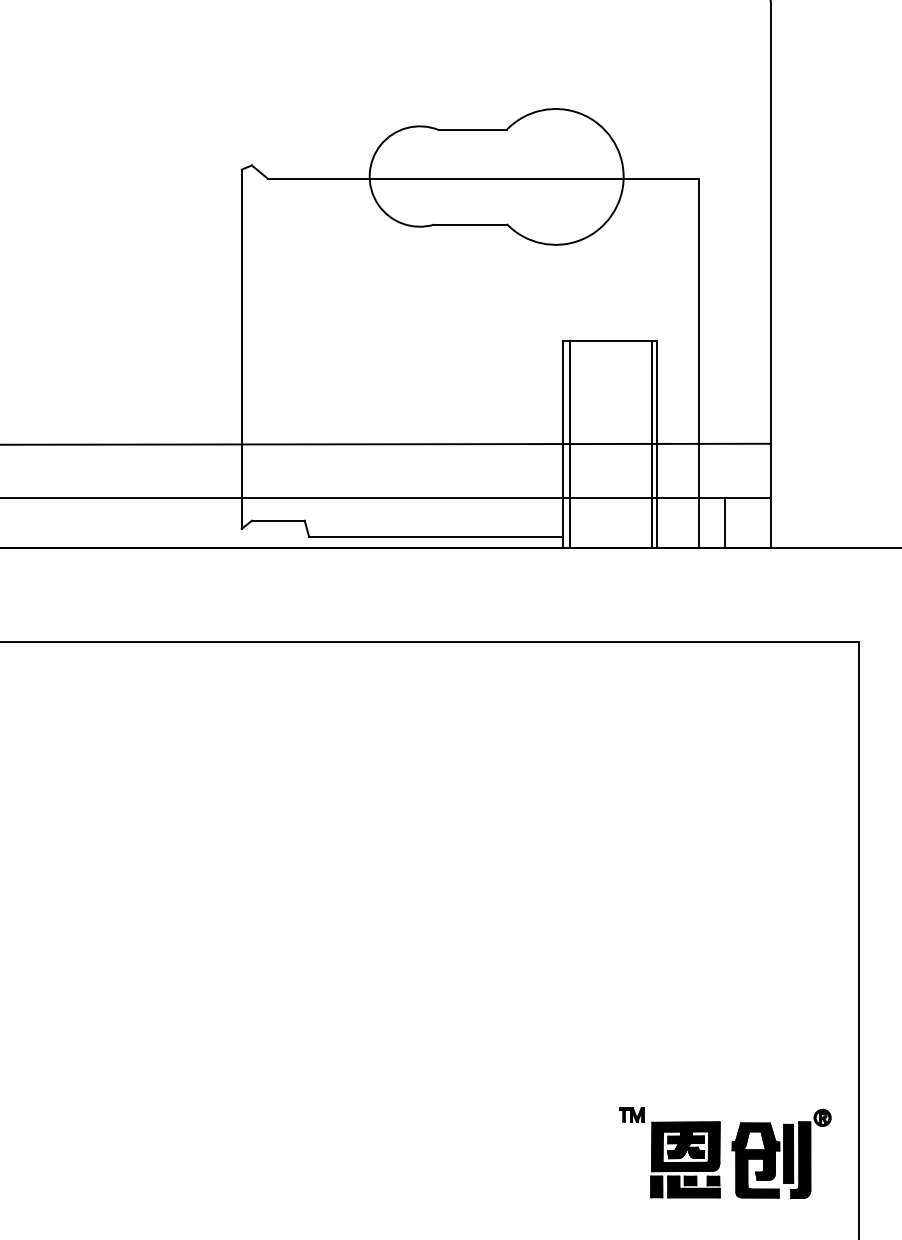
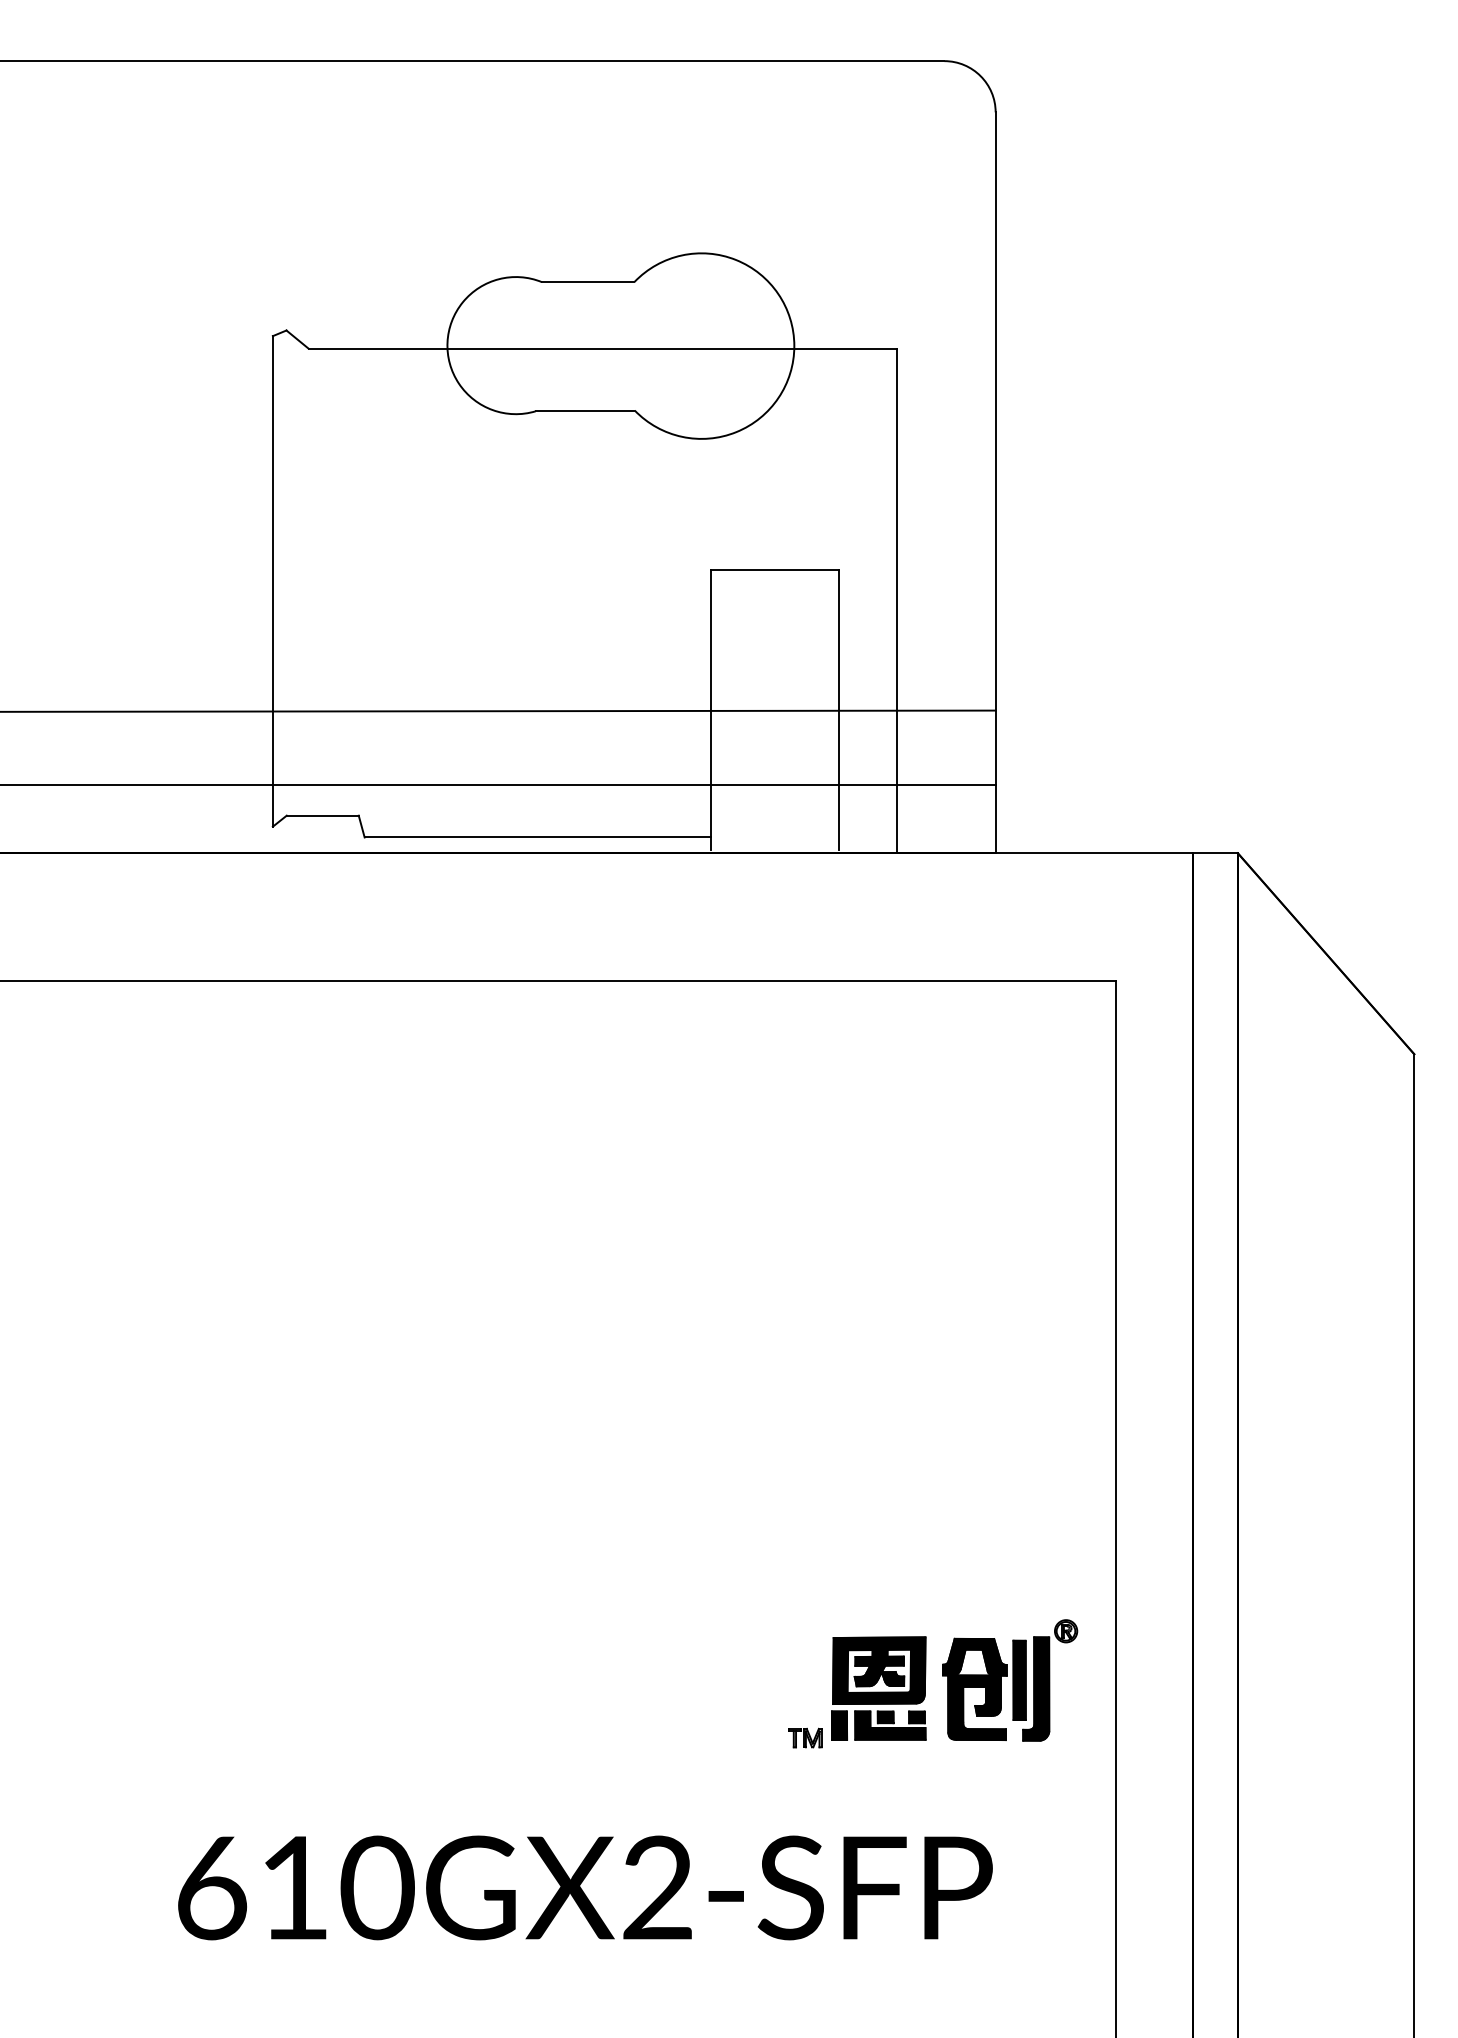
line: (570, 442) -> (721, 709), removed
line: (651, 442) -> (832, 709), removed
line: (724, 522) -> (932, 818), removed
part: (631, 1114) -> (805, 1737), moved

